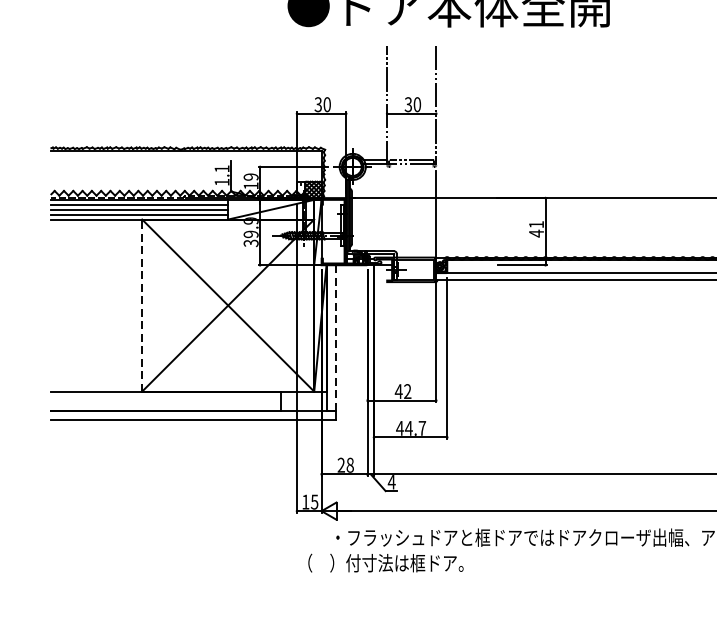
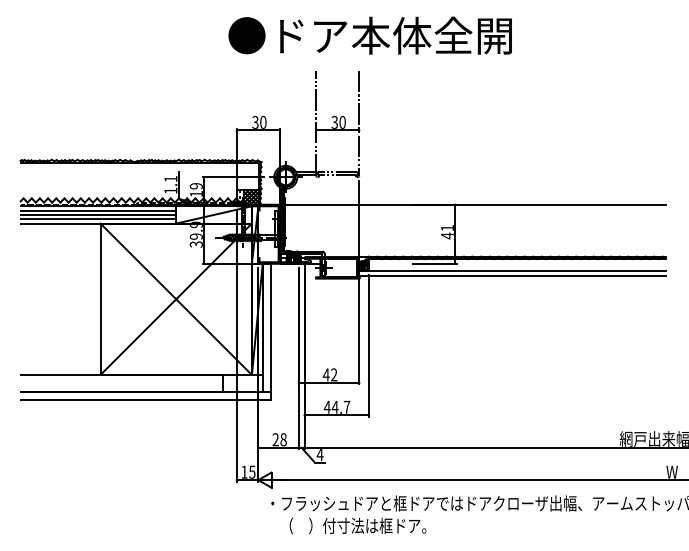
line: (142, 305) -> (100, 299), dashed -> solid
line: (335, 338) -> (270, 328), dashed -> solid
text: (385, 562) -> (357, 525), moved

